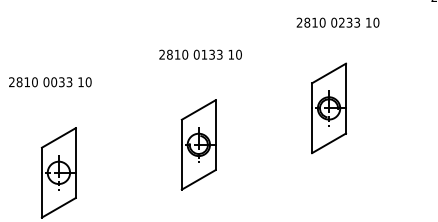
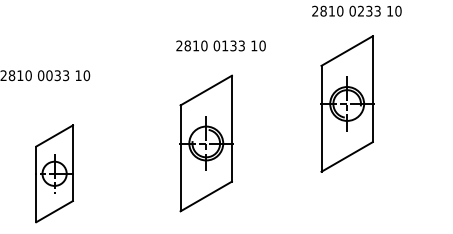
text: (200, 54) -> (220, 45), moved
part: (328, 108) -> (346, 104), size x1.4
part: (198, 144) -> (205, 143), size x1.4

